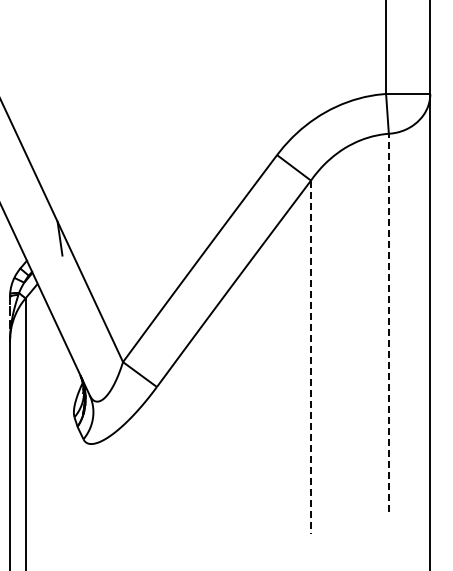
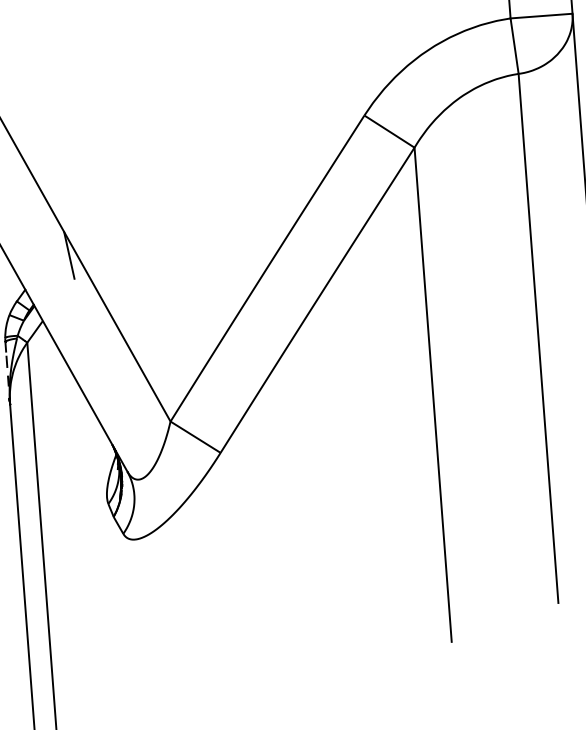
line: (388, 322) -> (538, 338), dashed -> solid
line: (310, 357) -> (432, 395), dashed -> solid

